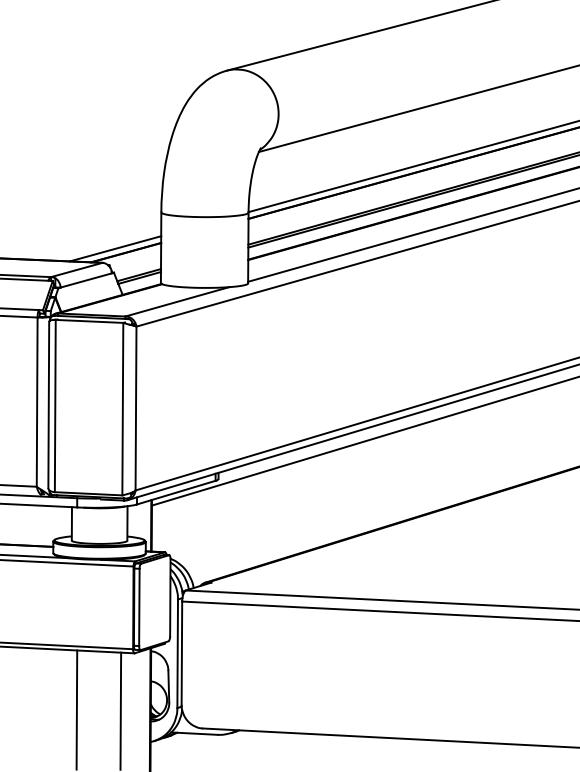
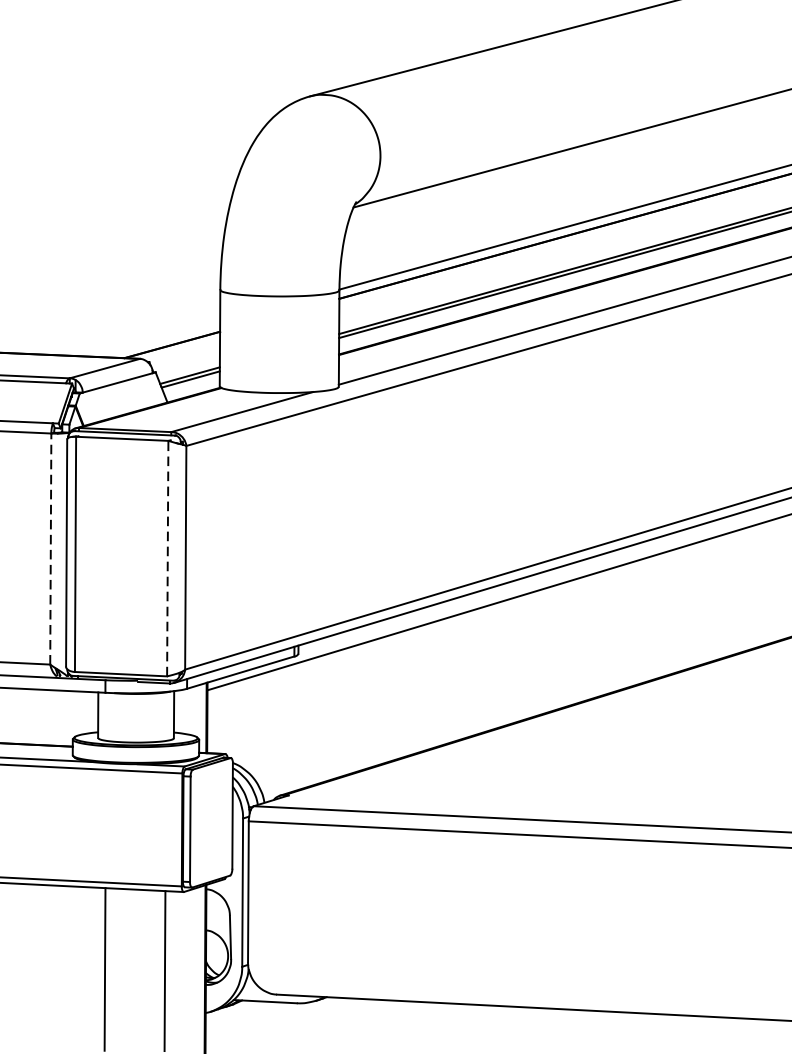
line: (115, 248) -> (157, 339), removed
line: (37, 402) -> (51, 549), solid -> dashed
line: (122, 408) -> (167, 557), solid -> dashed

